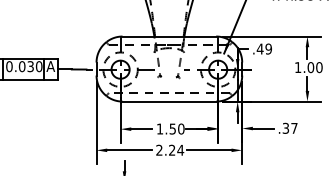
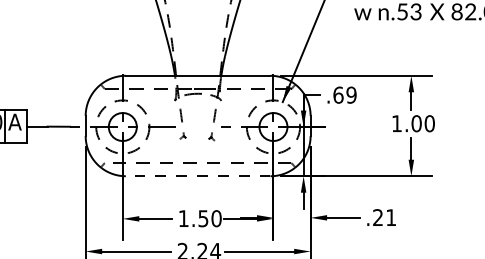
text: (259, 48) -> (337, 94), .49 -> .69
line: (169, 101) -> (198, 176), solid -> dashed
text: (289, 128) -> (383, 217), .37 -> .21

